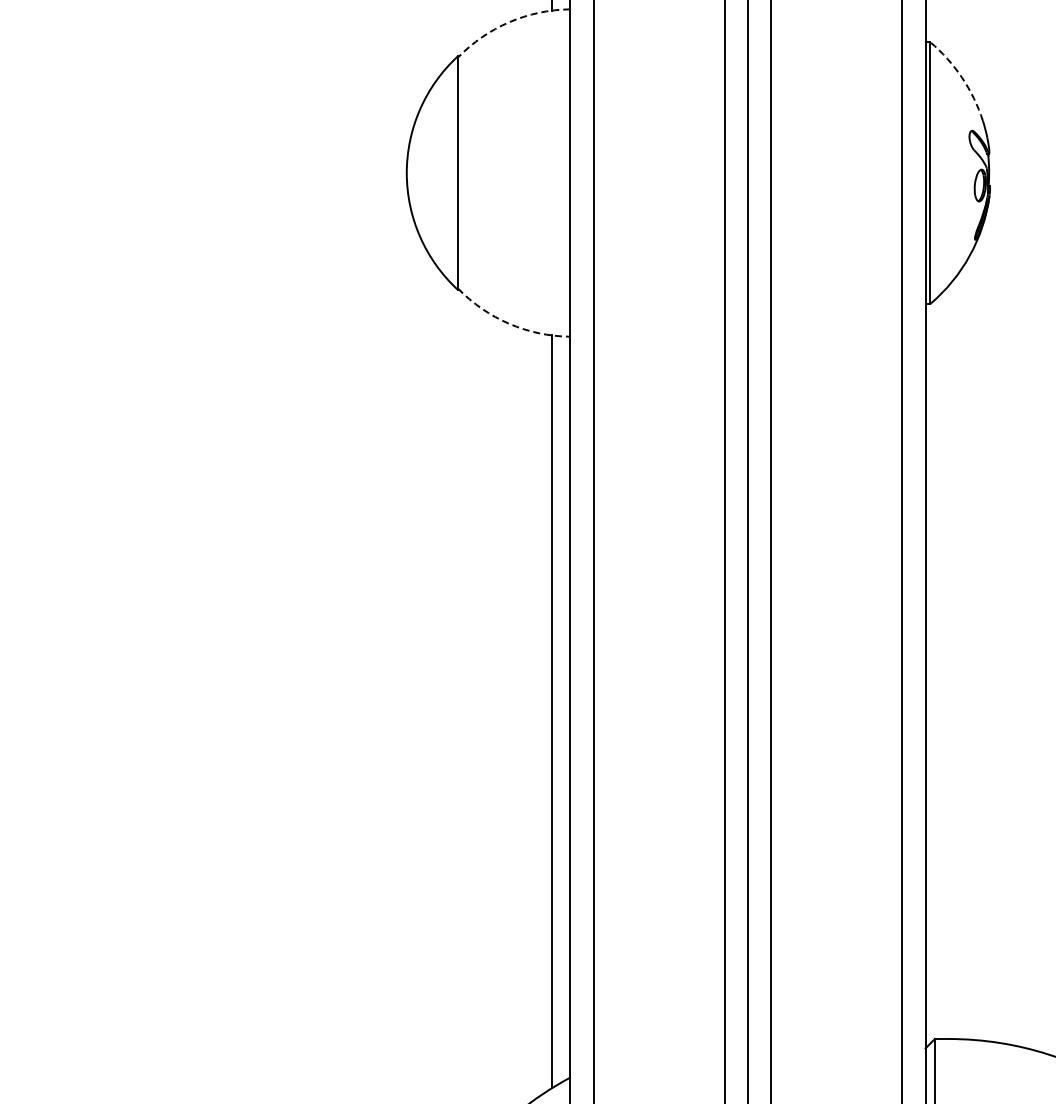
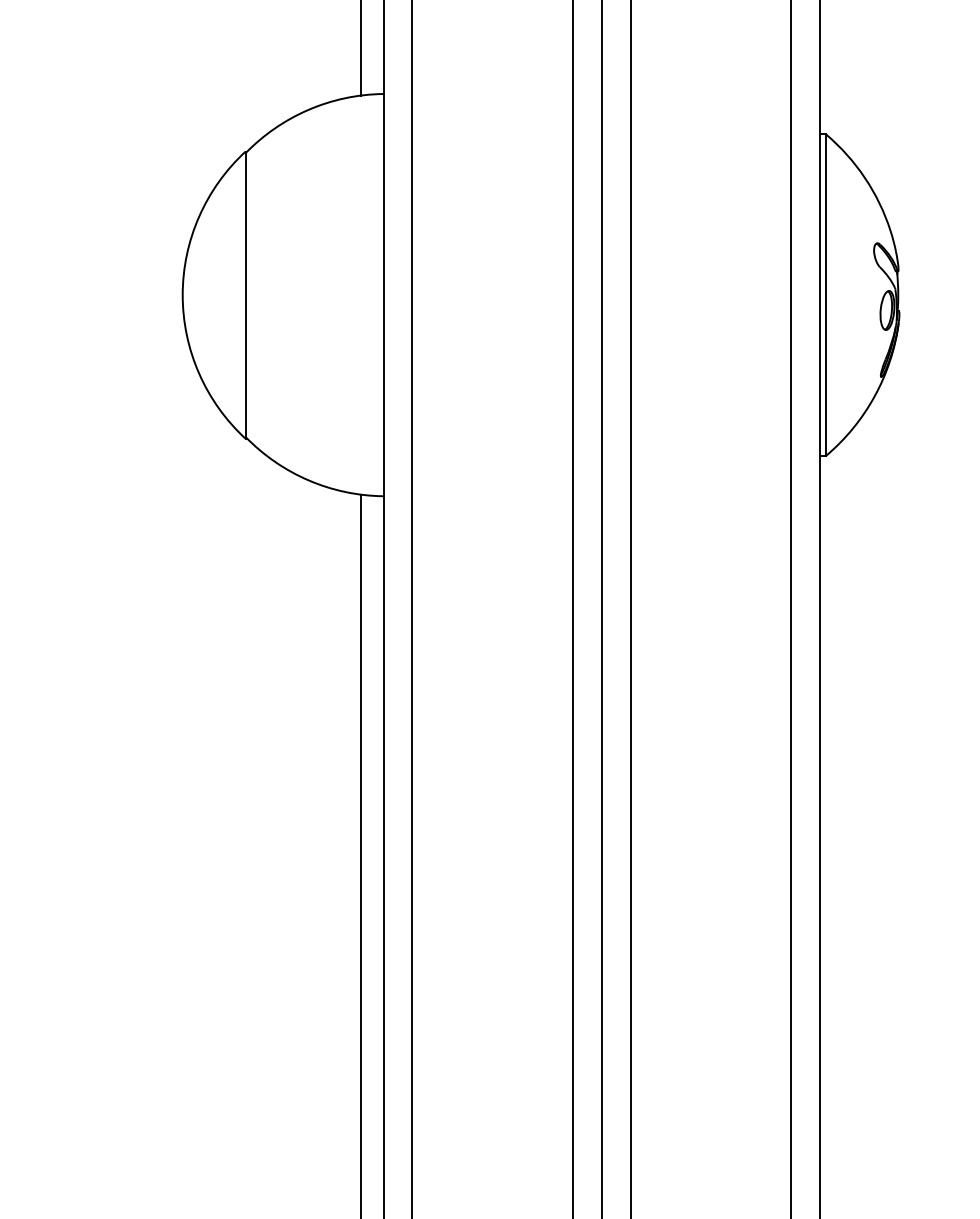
arc: (509, 22) -> (308, 110), dashed -> solid
arc: (962, 77) -> (865, 177), dashed -> solid
arc: (509, 323) -> (308, 479), dashed -> solid

